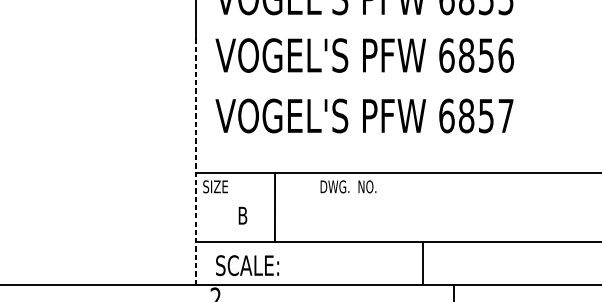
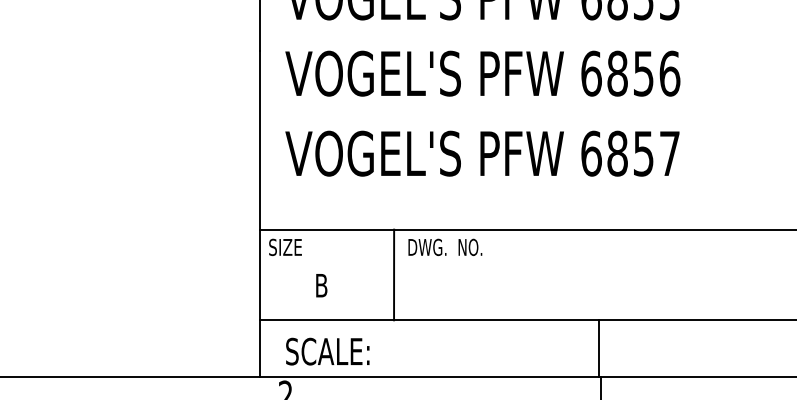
line: (195, 161) -> (259, 213), dashed -> solid
text: (348, 186) -> (445, 246), moved
line: (275, 207) -> (394, 274), moved
line: (422, 263) -> (598, 348), moved

